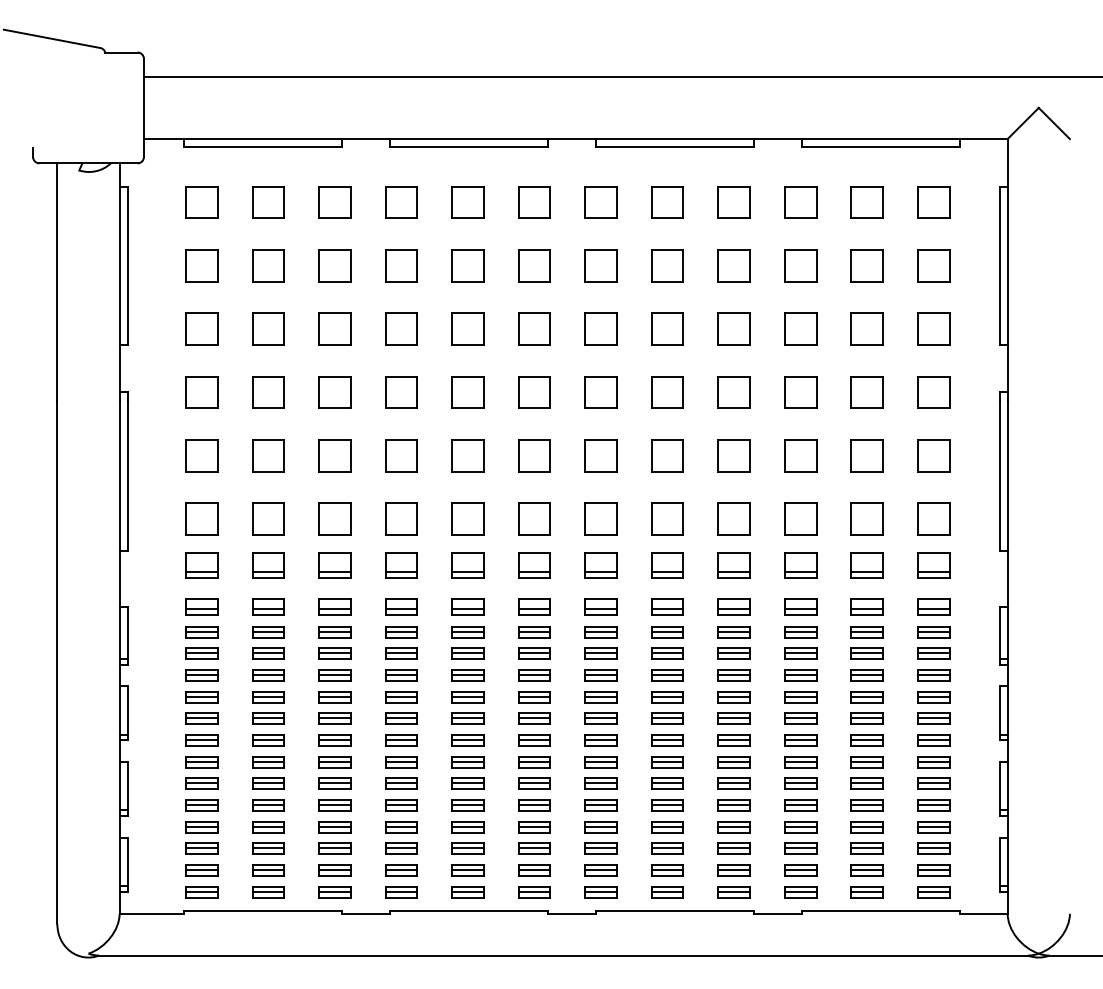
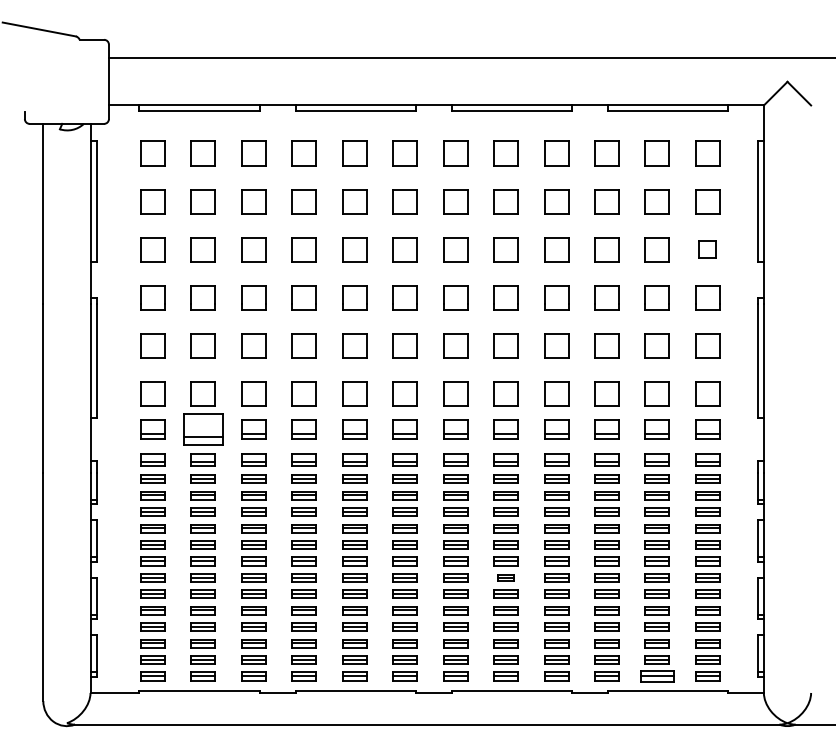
part: (933, 328) -> (707, 249), size x0.7
part: (268, 565) -> (203, 428), size x1.6
part: (667, 762) -> (505, 578), size x0.7
part: (866, 892) -> (656, 676), size x1.4

